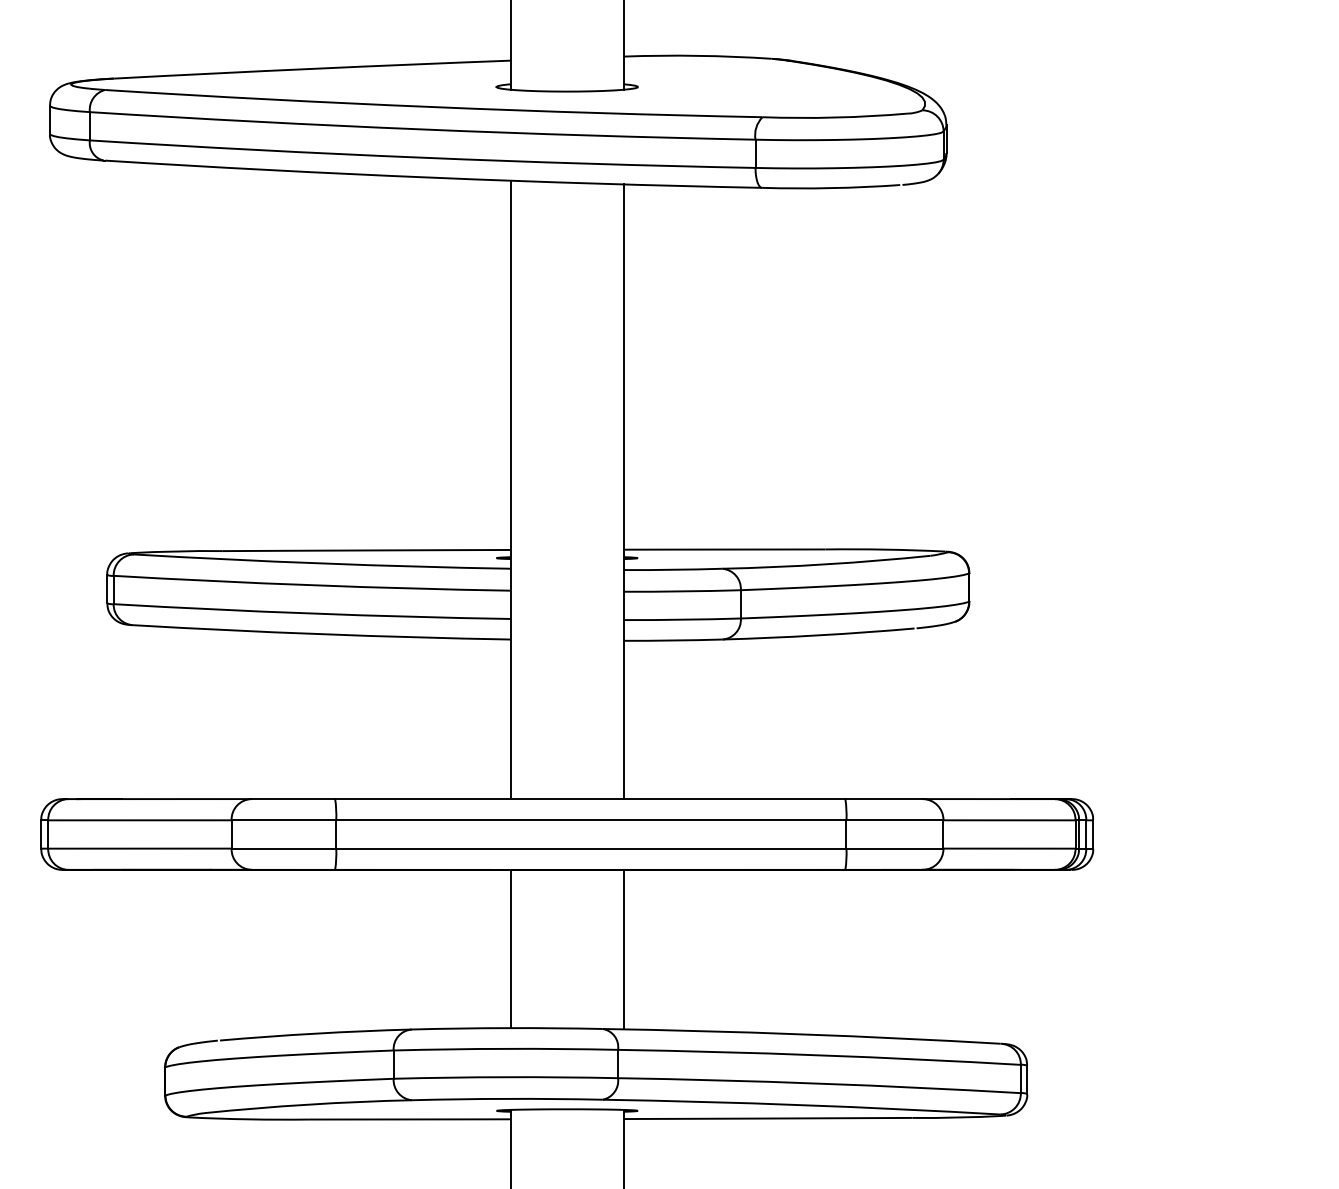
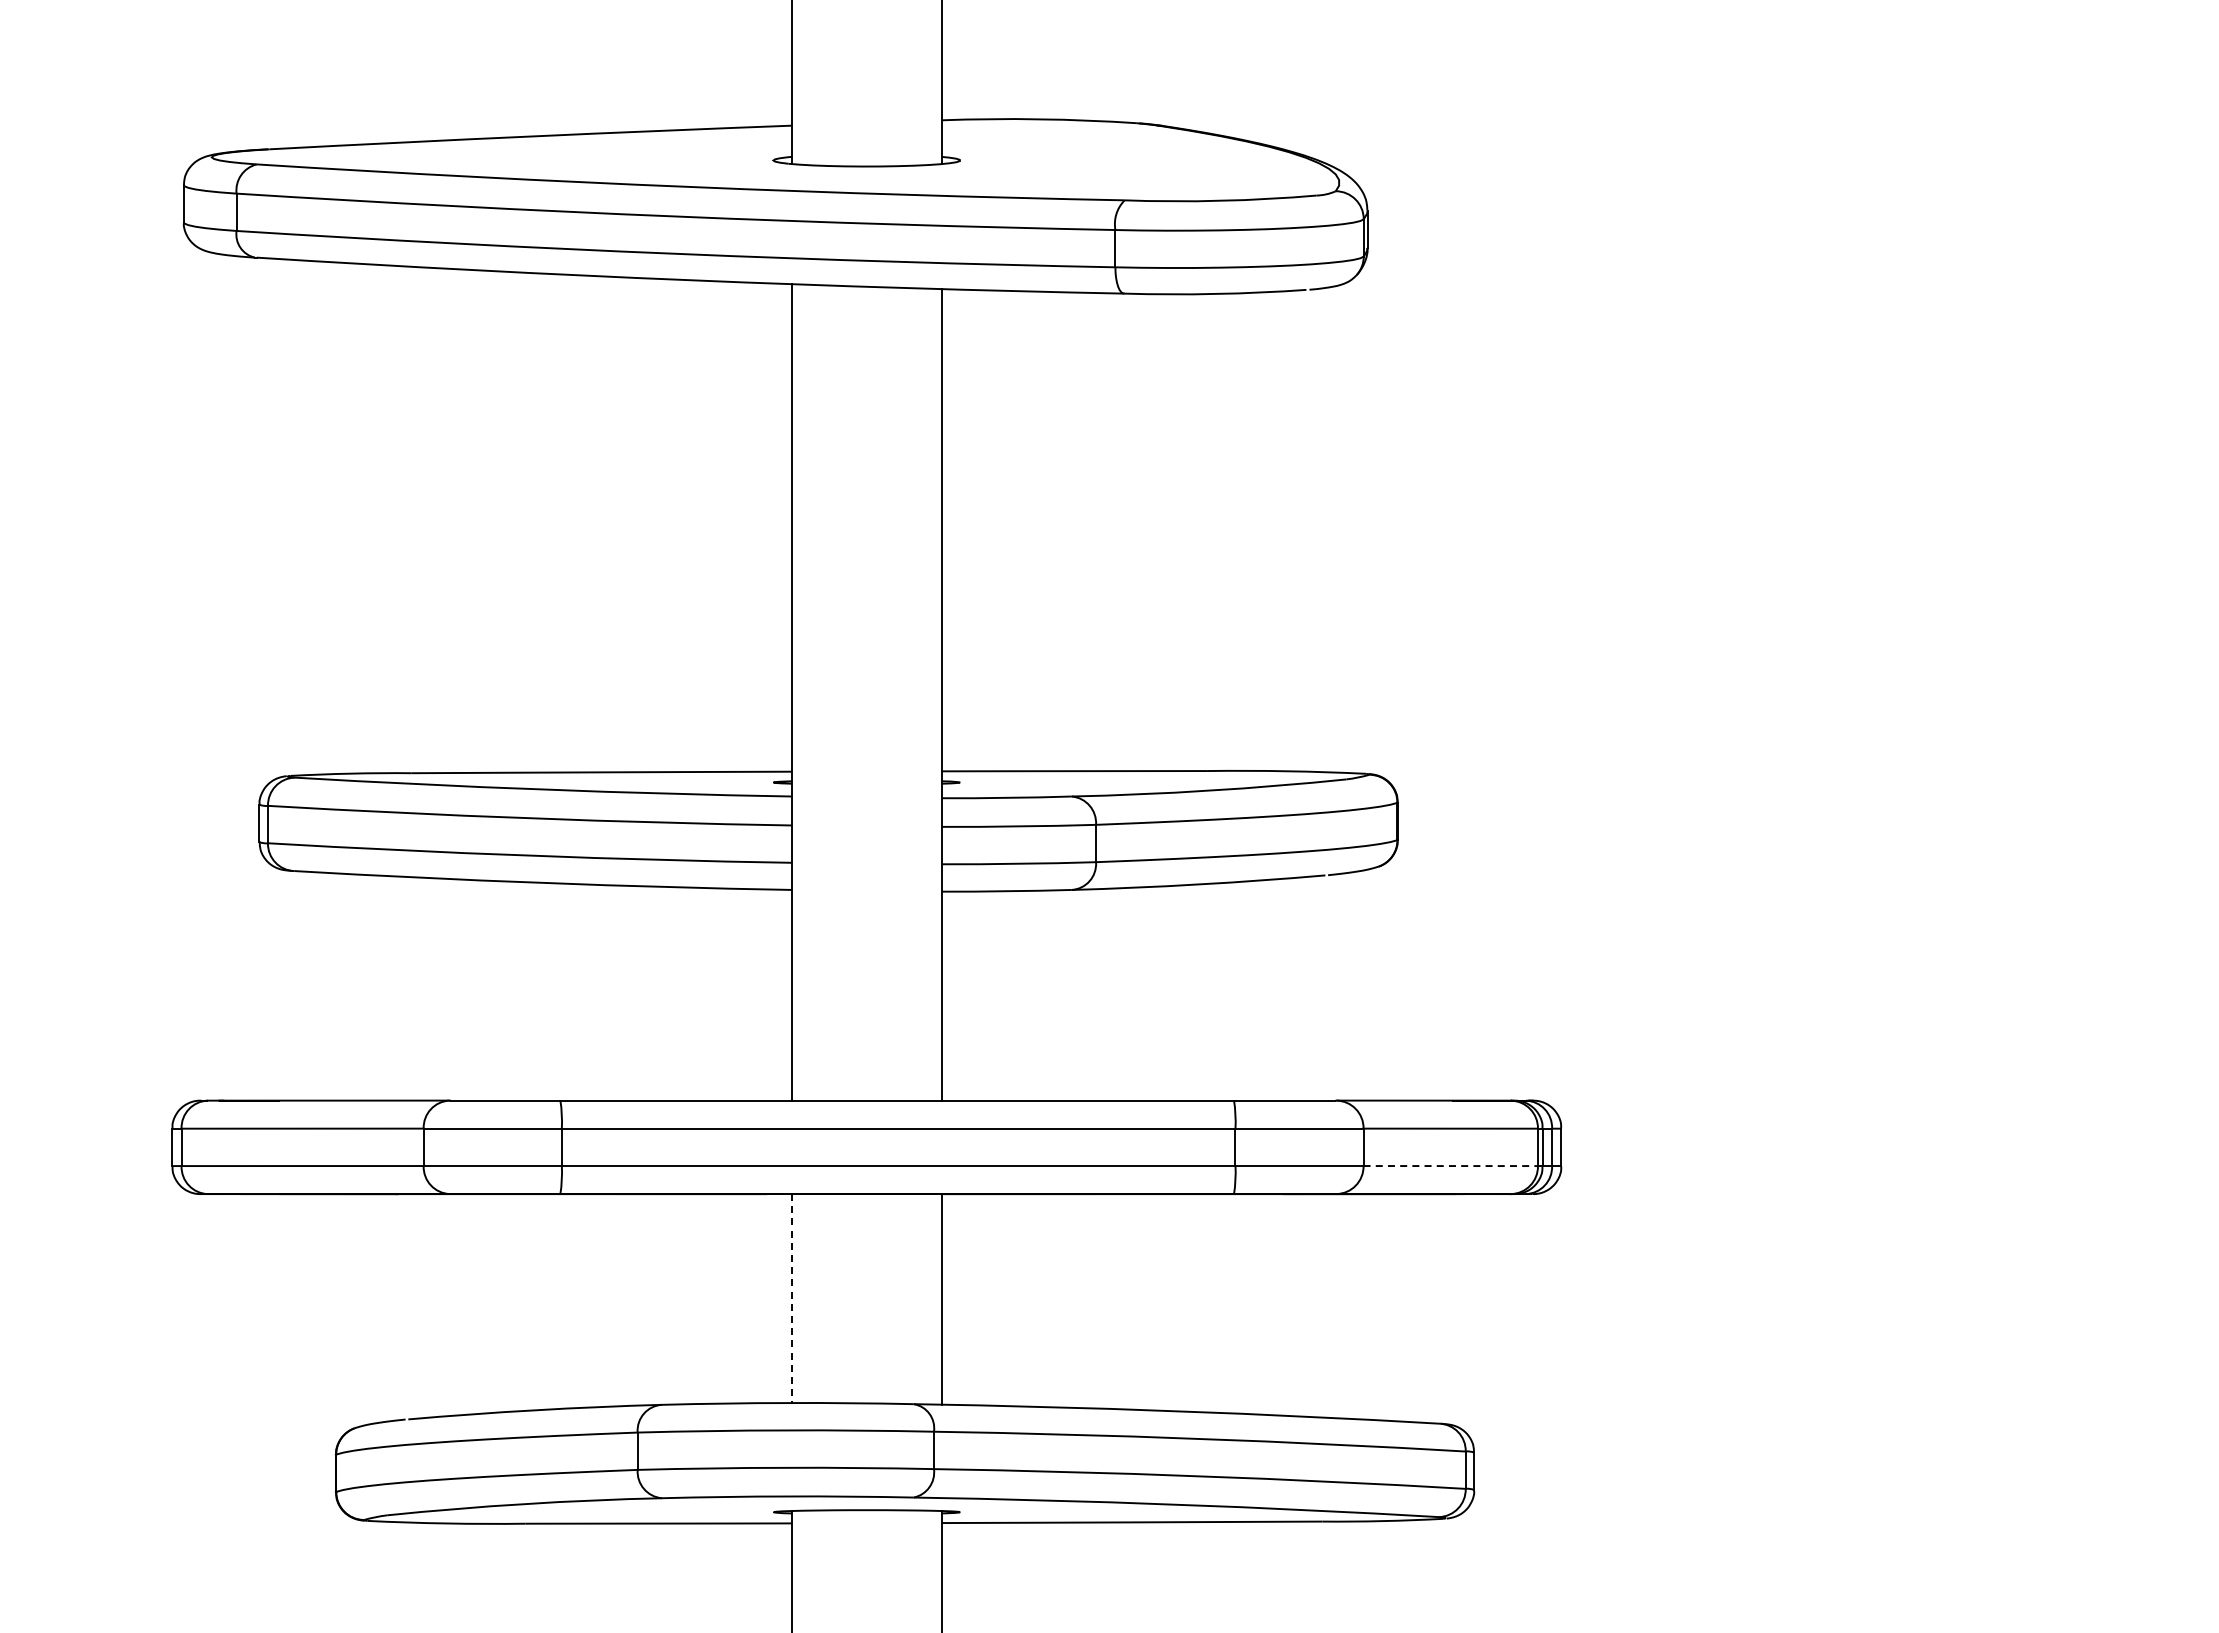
line: (1010, 848) -> (1451, 1166), solid -> dashed
line: (510, 949) -> (792, 1299), solid -> dashed

